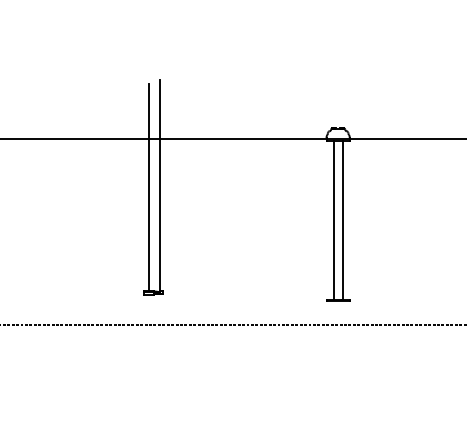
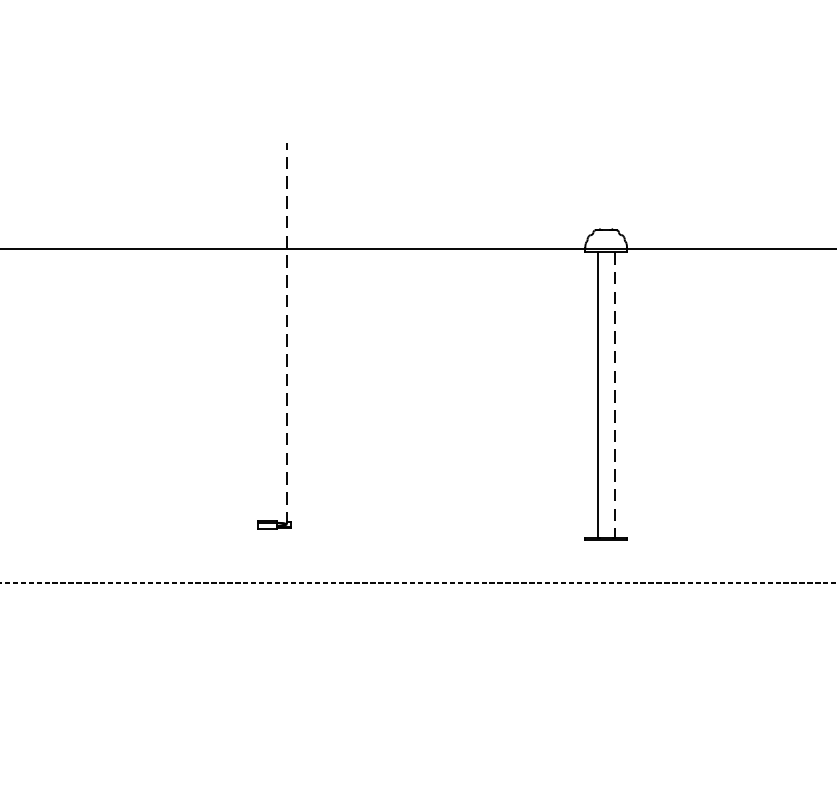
line: (160, 185) -> (287, 332), solid -> dashed
line: (148, 186) -> (266, 334), removed
line: (342, 220) -> (613, 395), solid -> dashed

